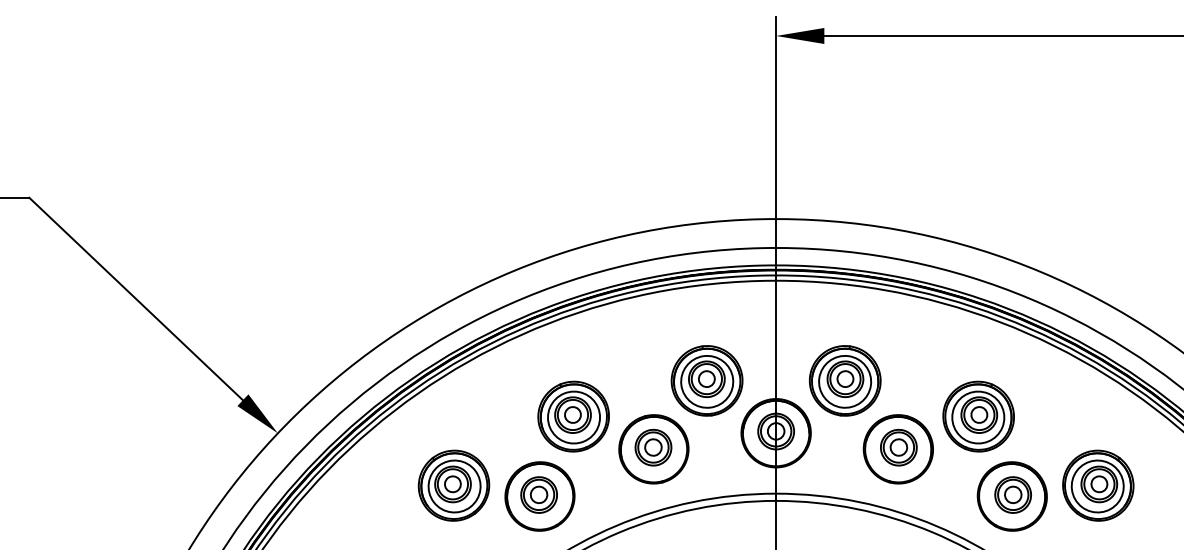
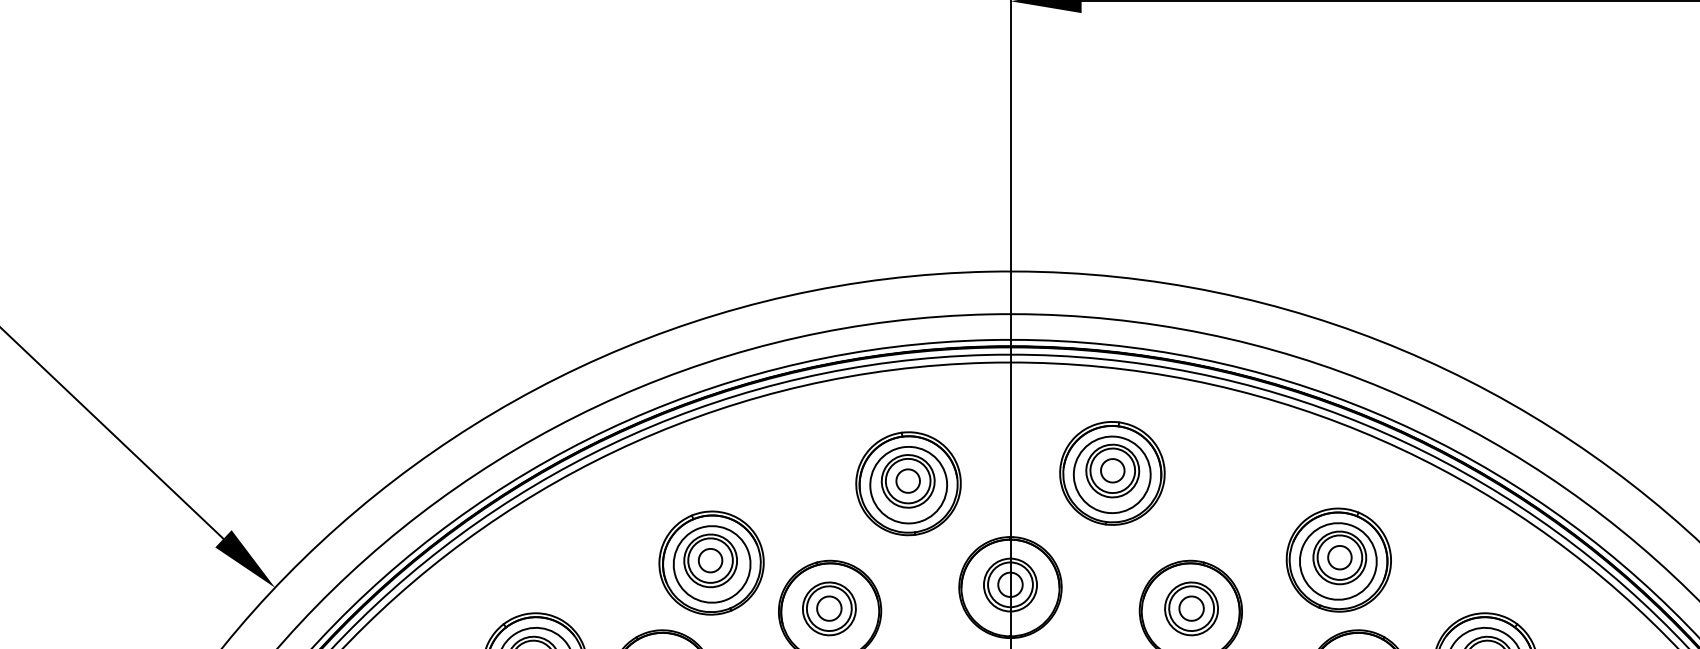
part: (706, 380) -> (907, 483), moved
part: (844, 380) -> (1111, 472), moved
part: (978, 416) -> (1338, 559), moved

